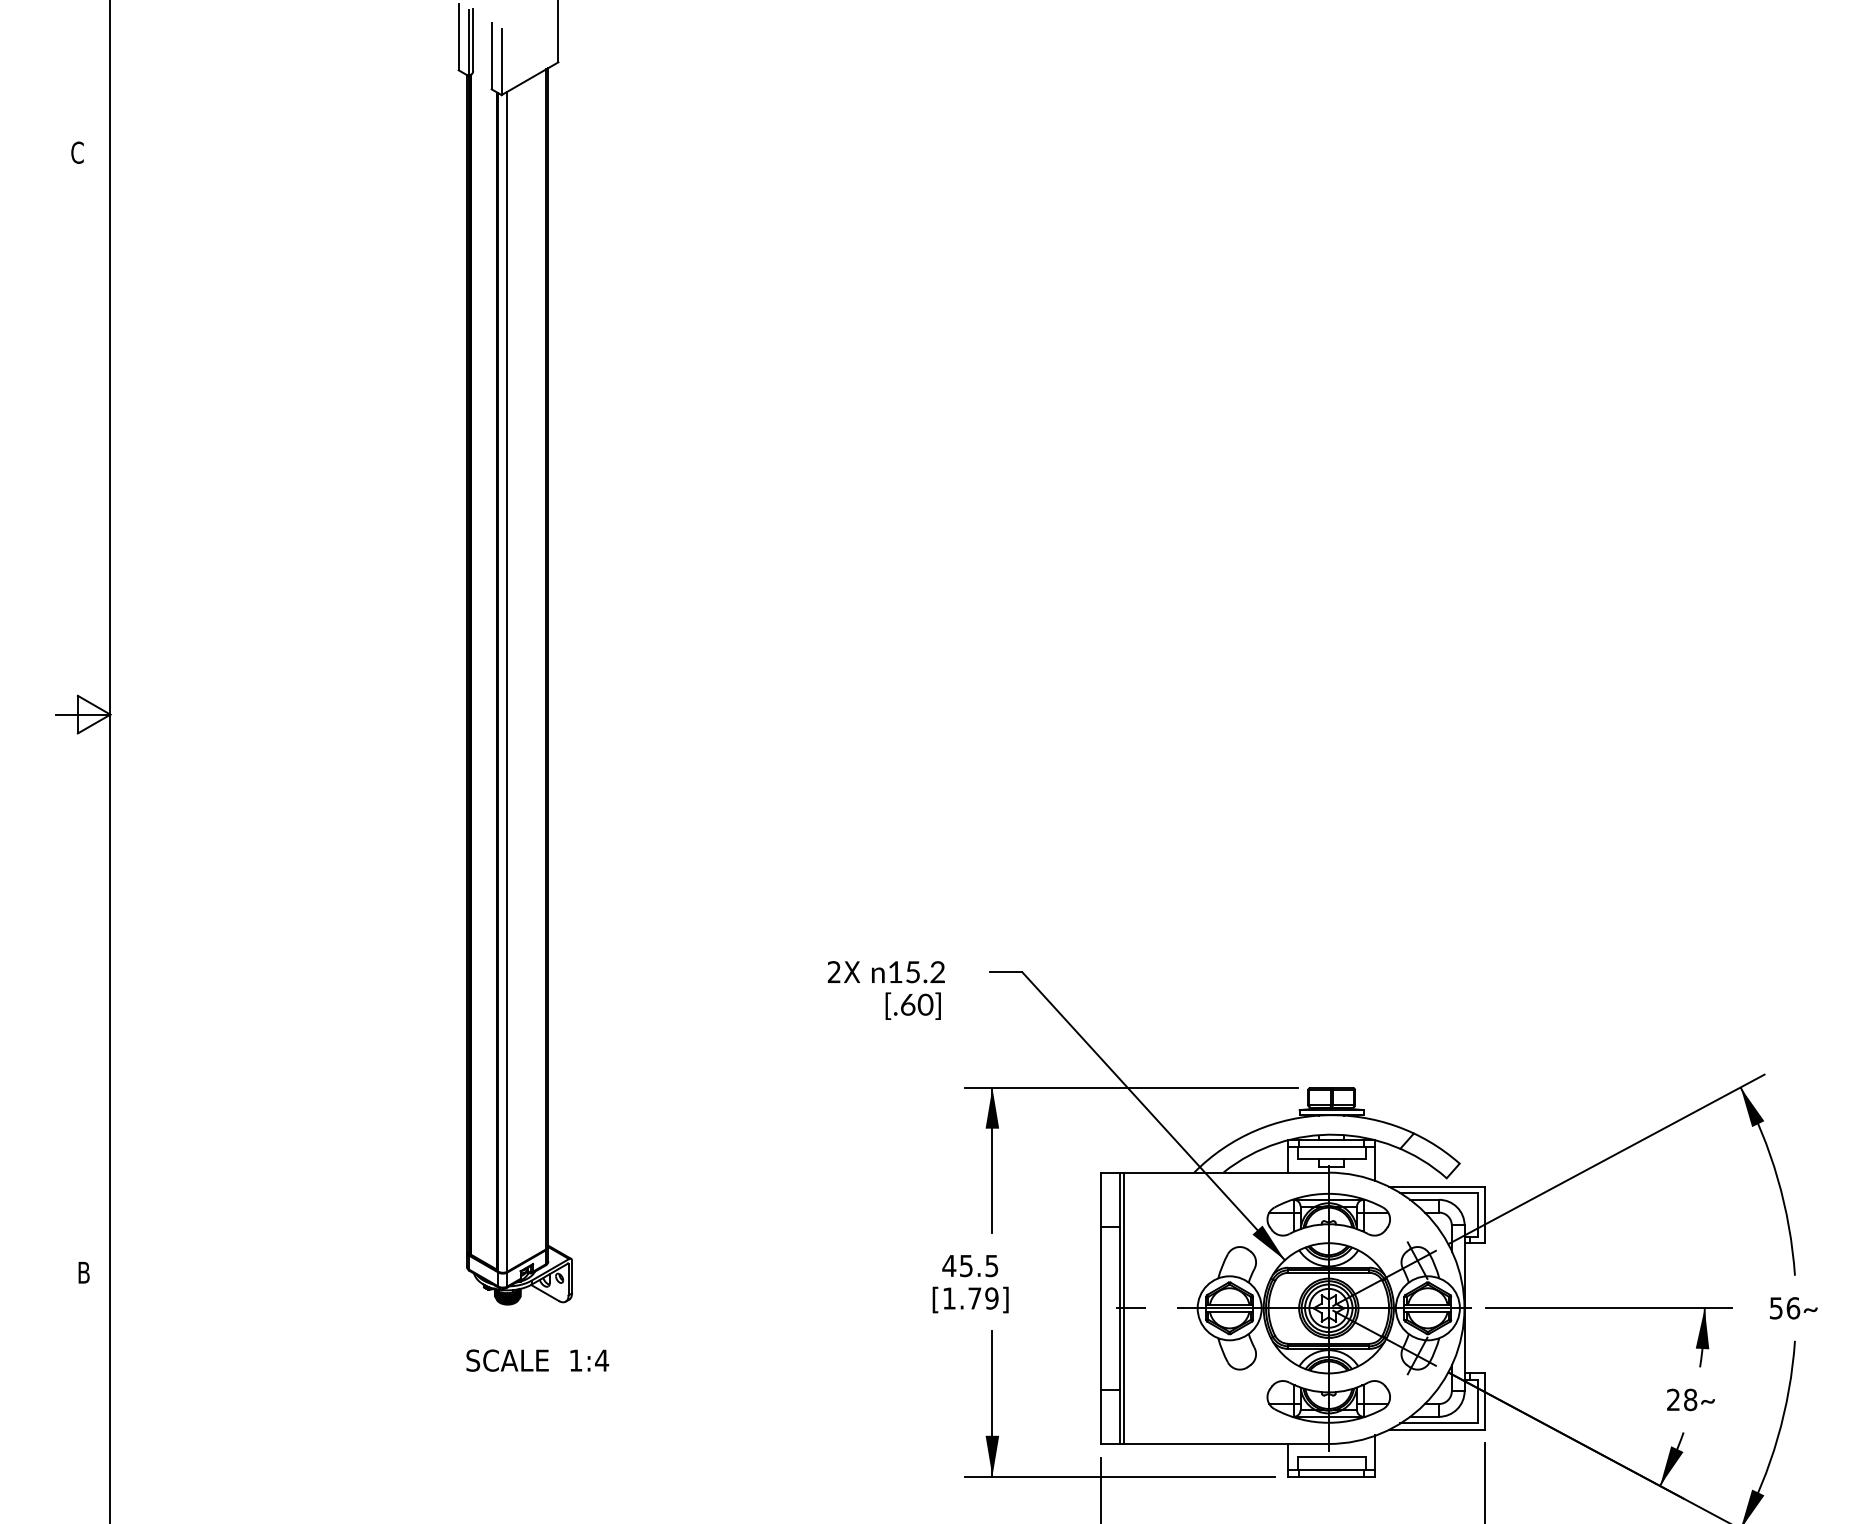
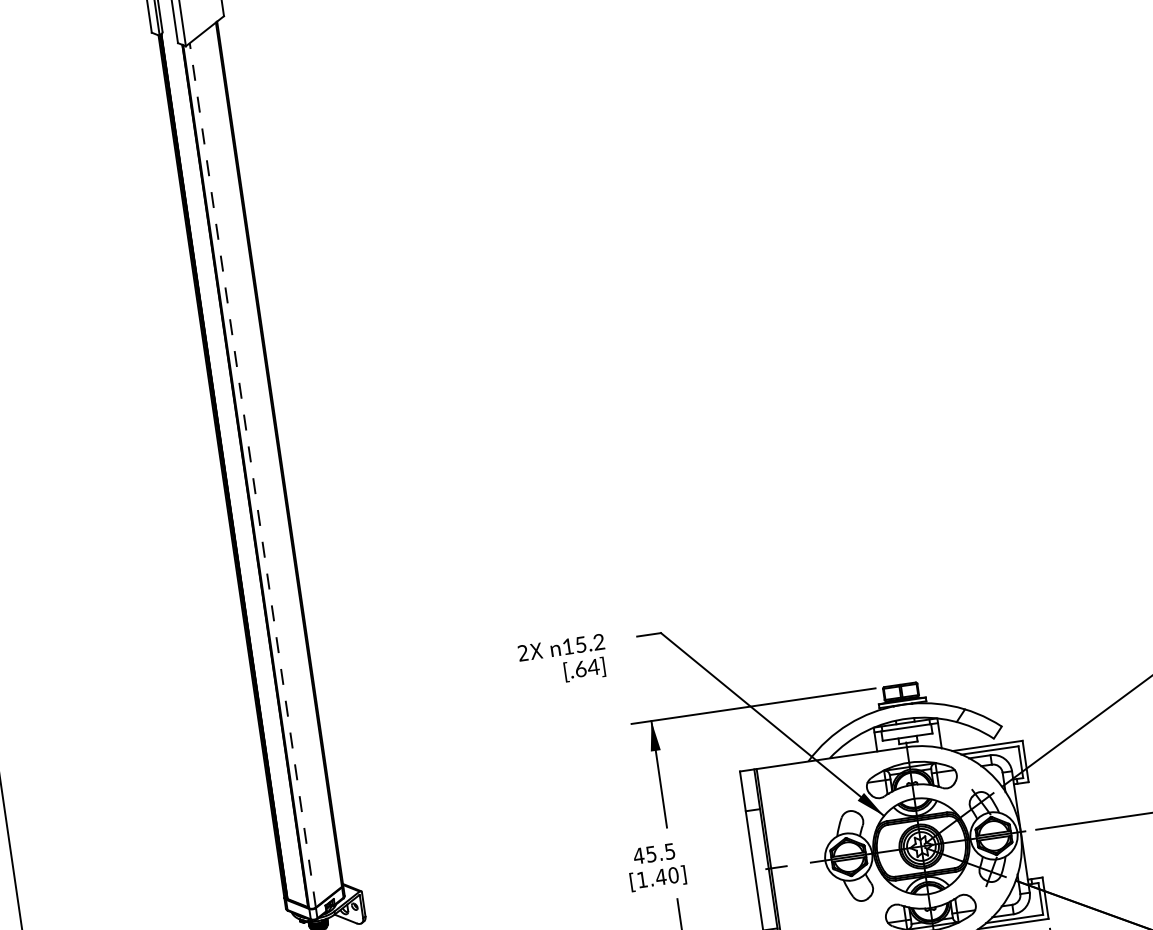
line: (507, 681) -> (252, 475), solid -> dashed
text: (925, 1004) -> (593, 667), [.60] -> [.64]
text: (982, 1298) -> (666, 876), [1.79] -> [1.40]

